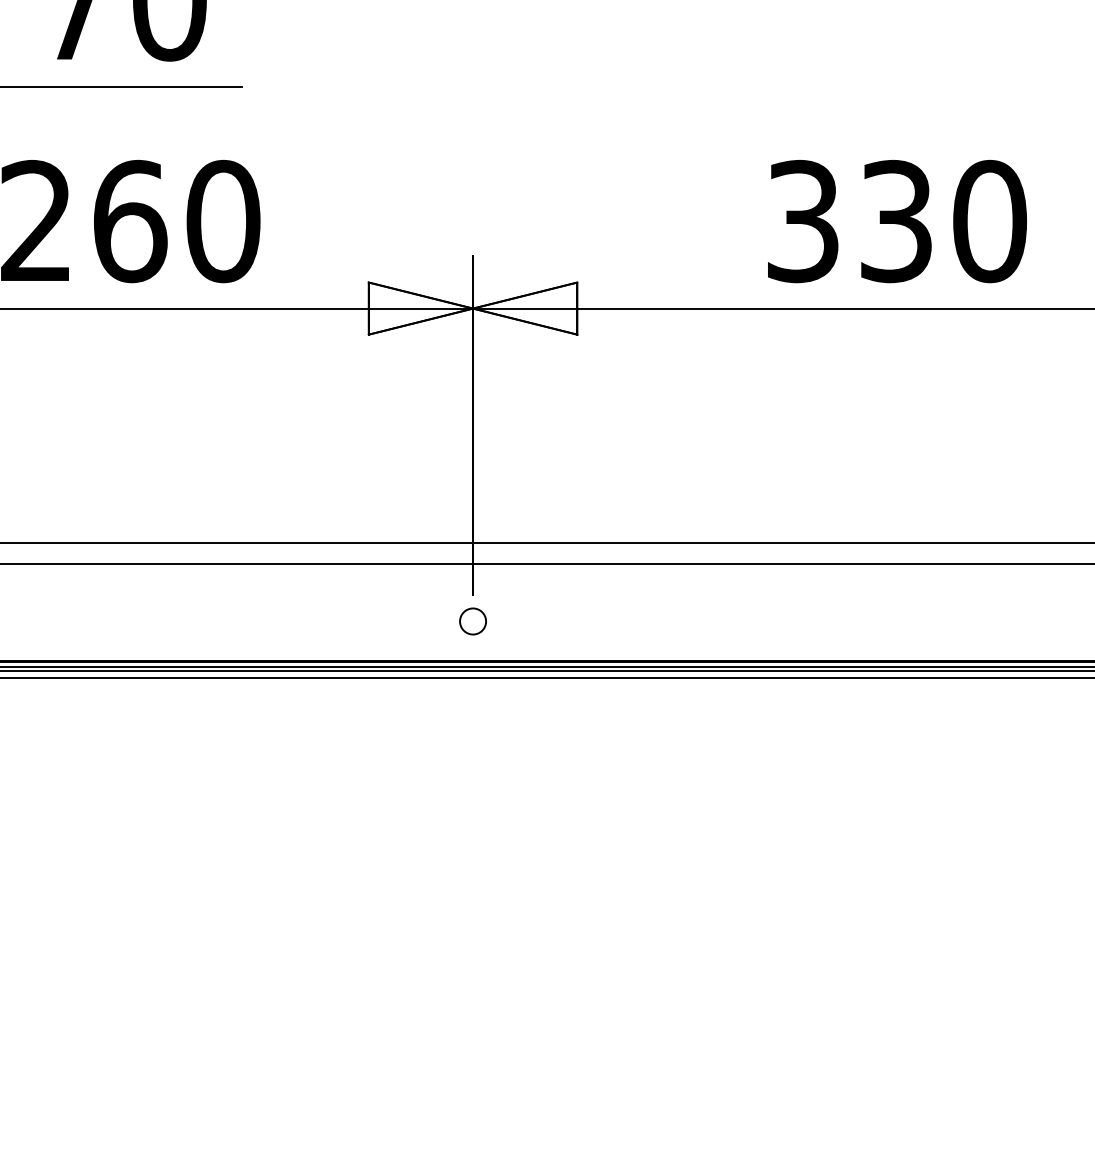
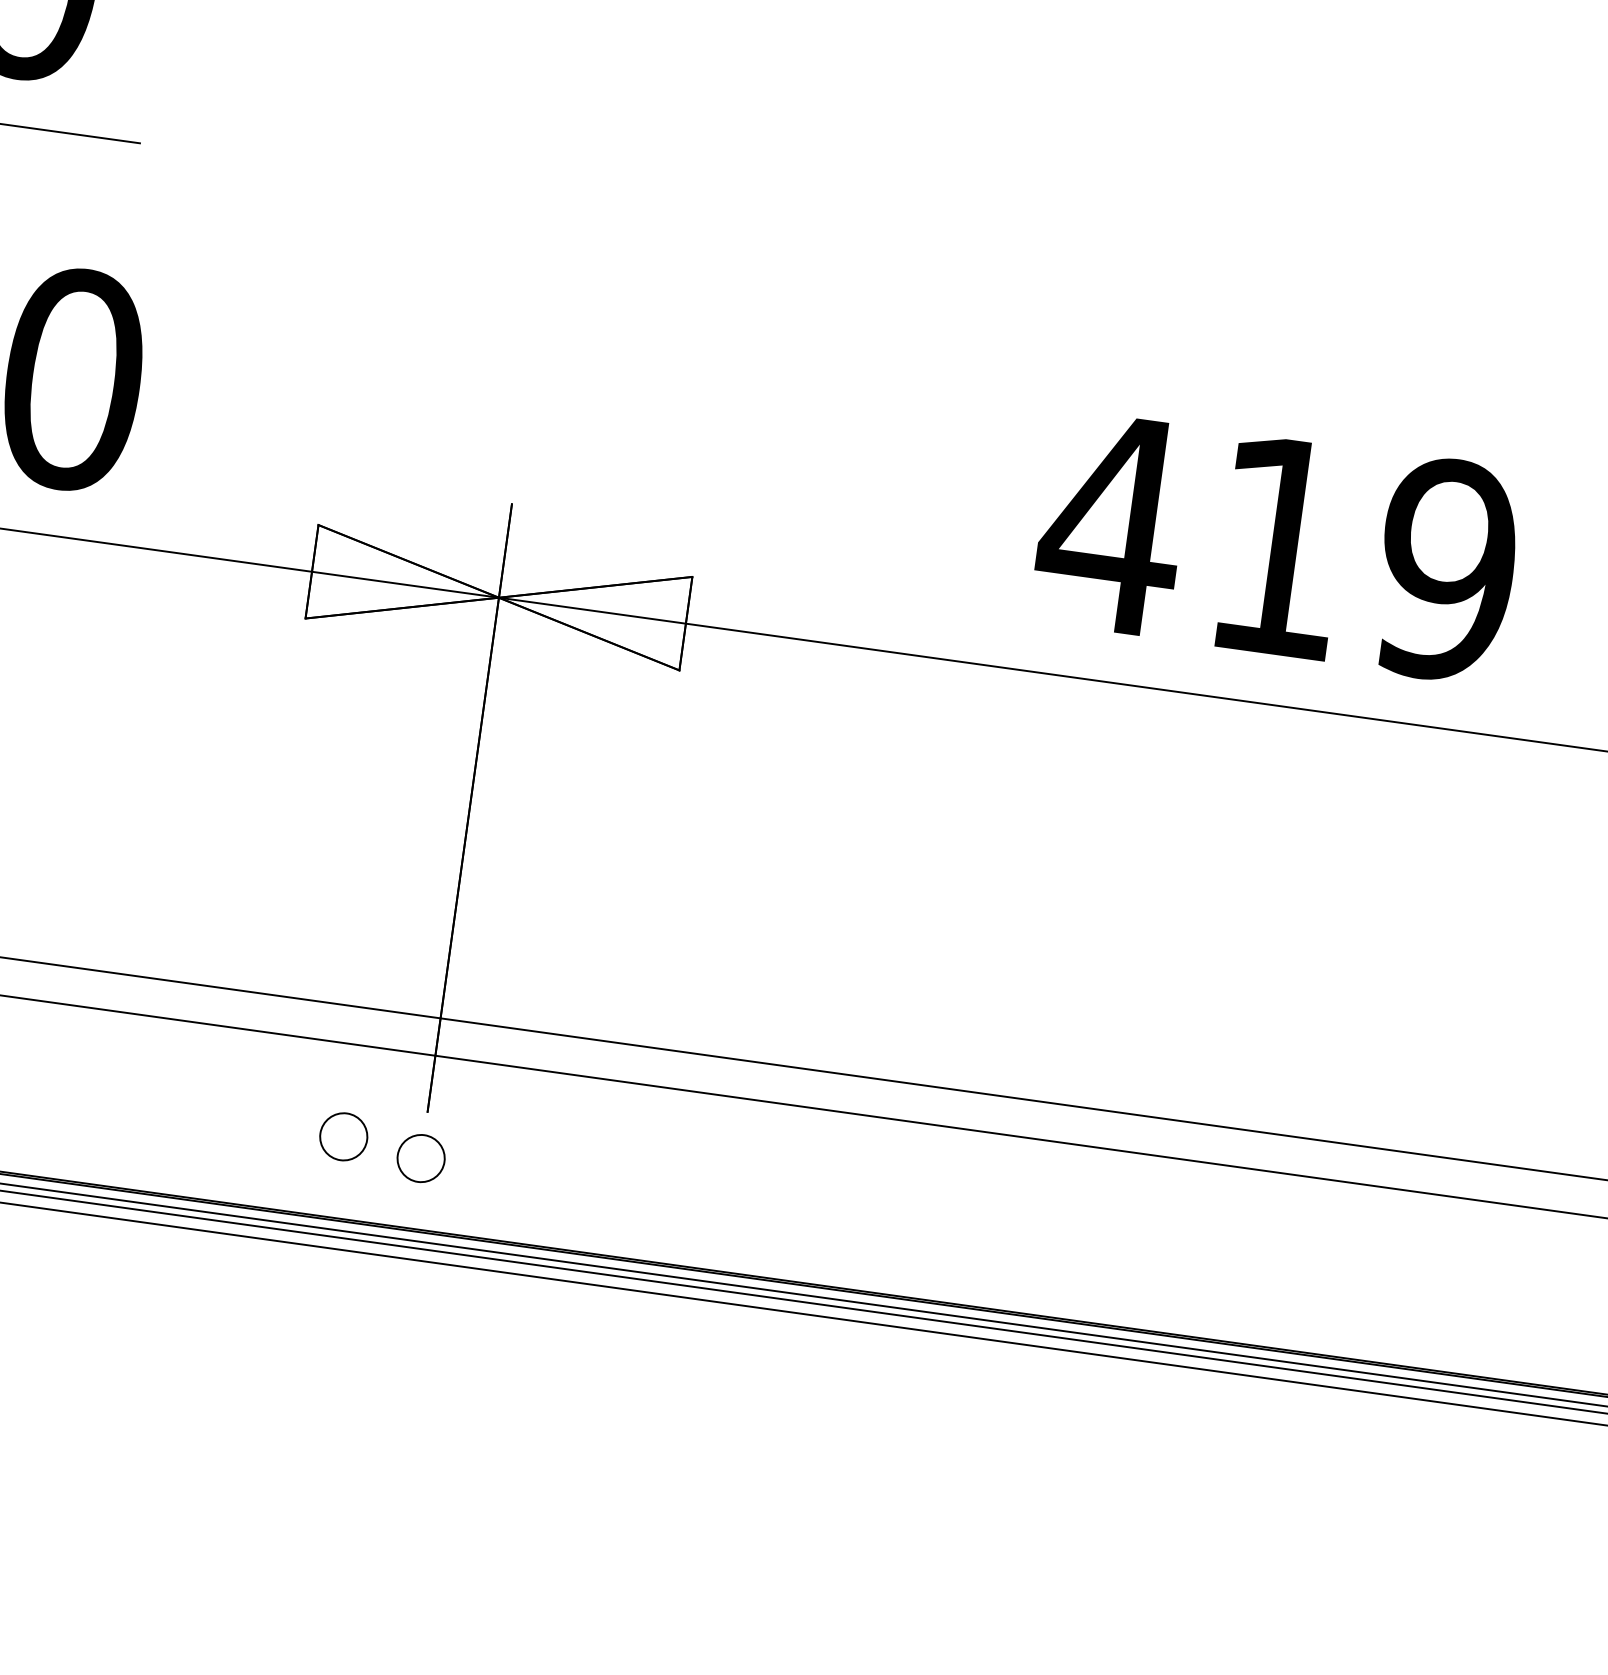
text: (895, 221) -> (1277, 546), 330 -> 419
circle: (428, 615) -> (342, 1136), added

